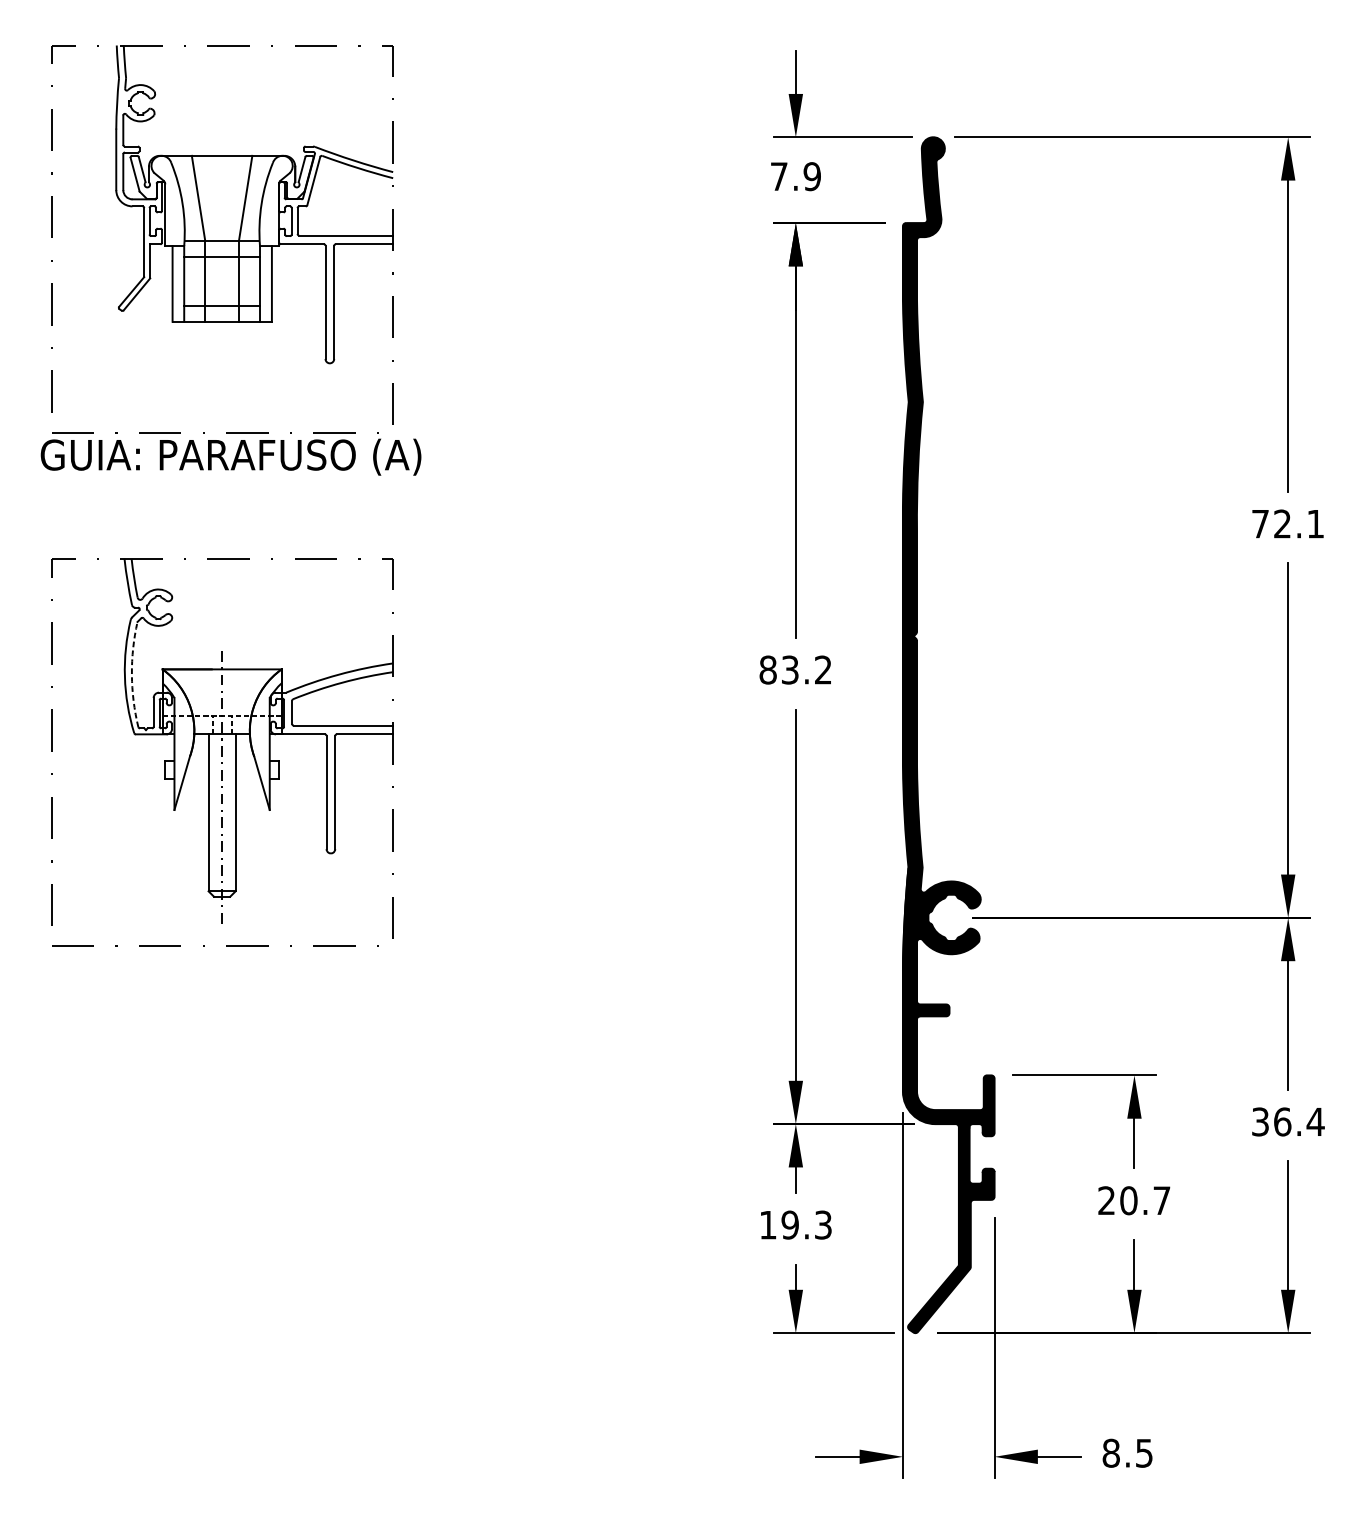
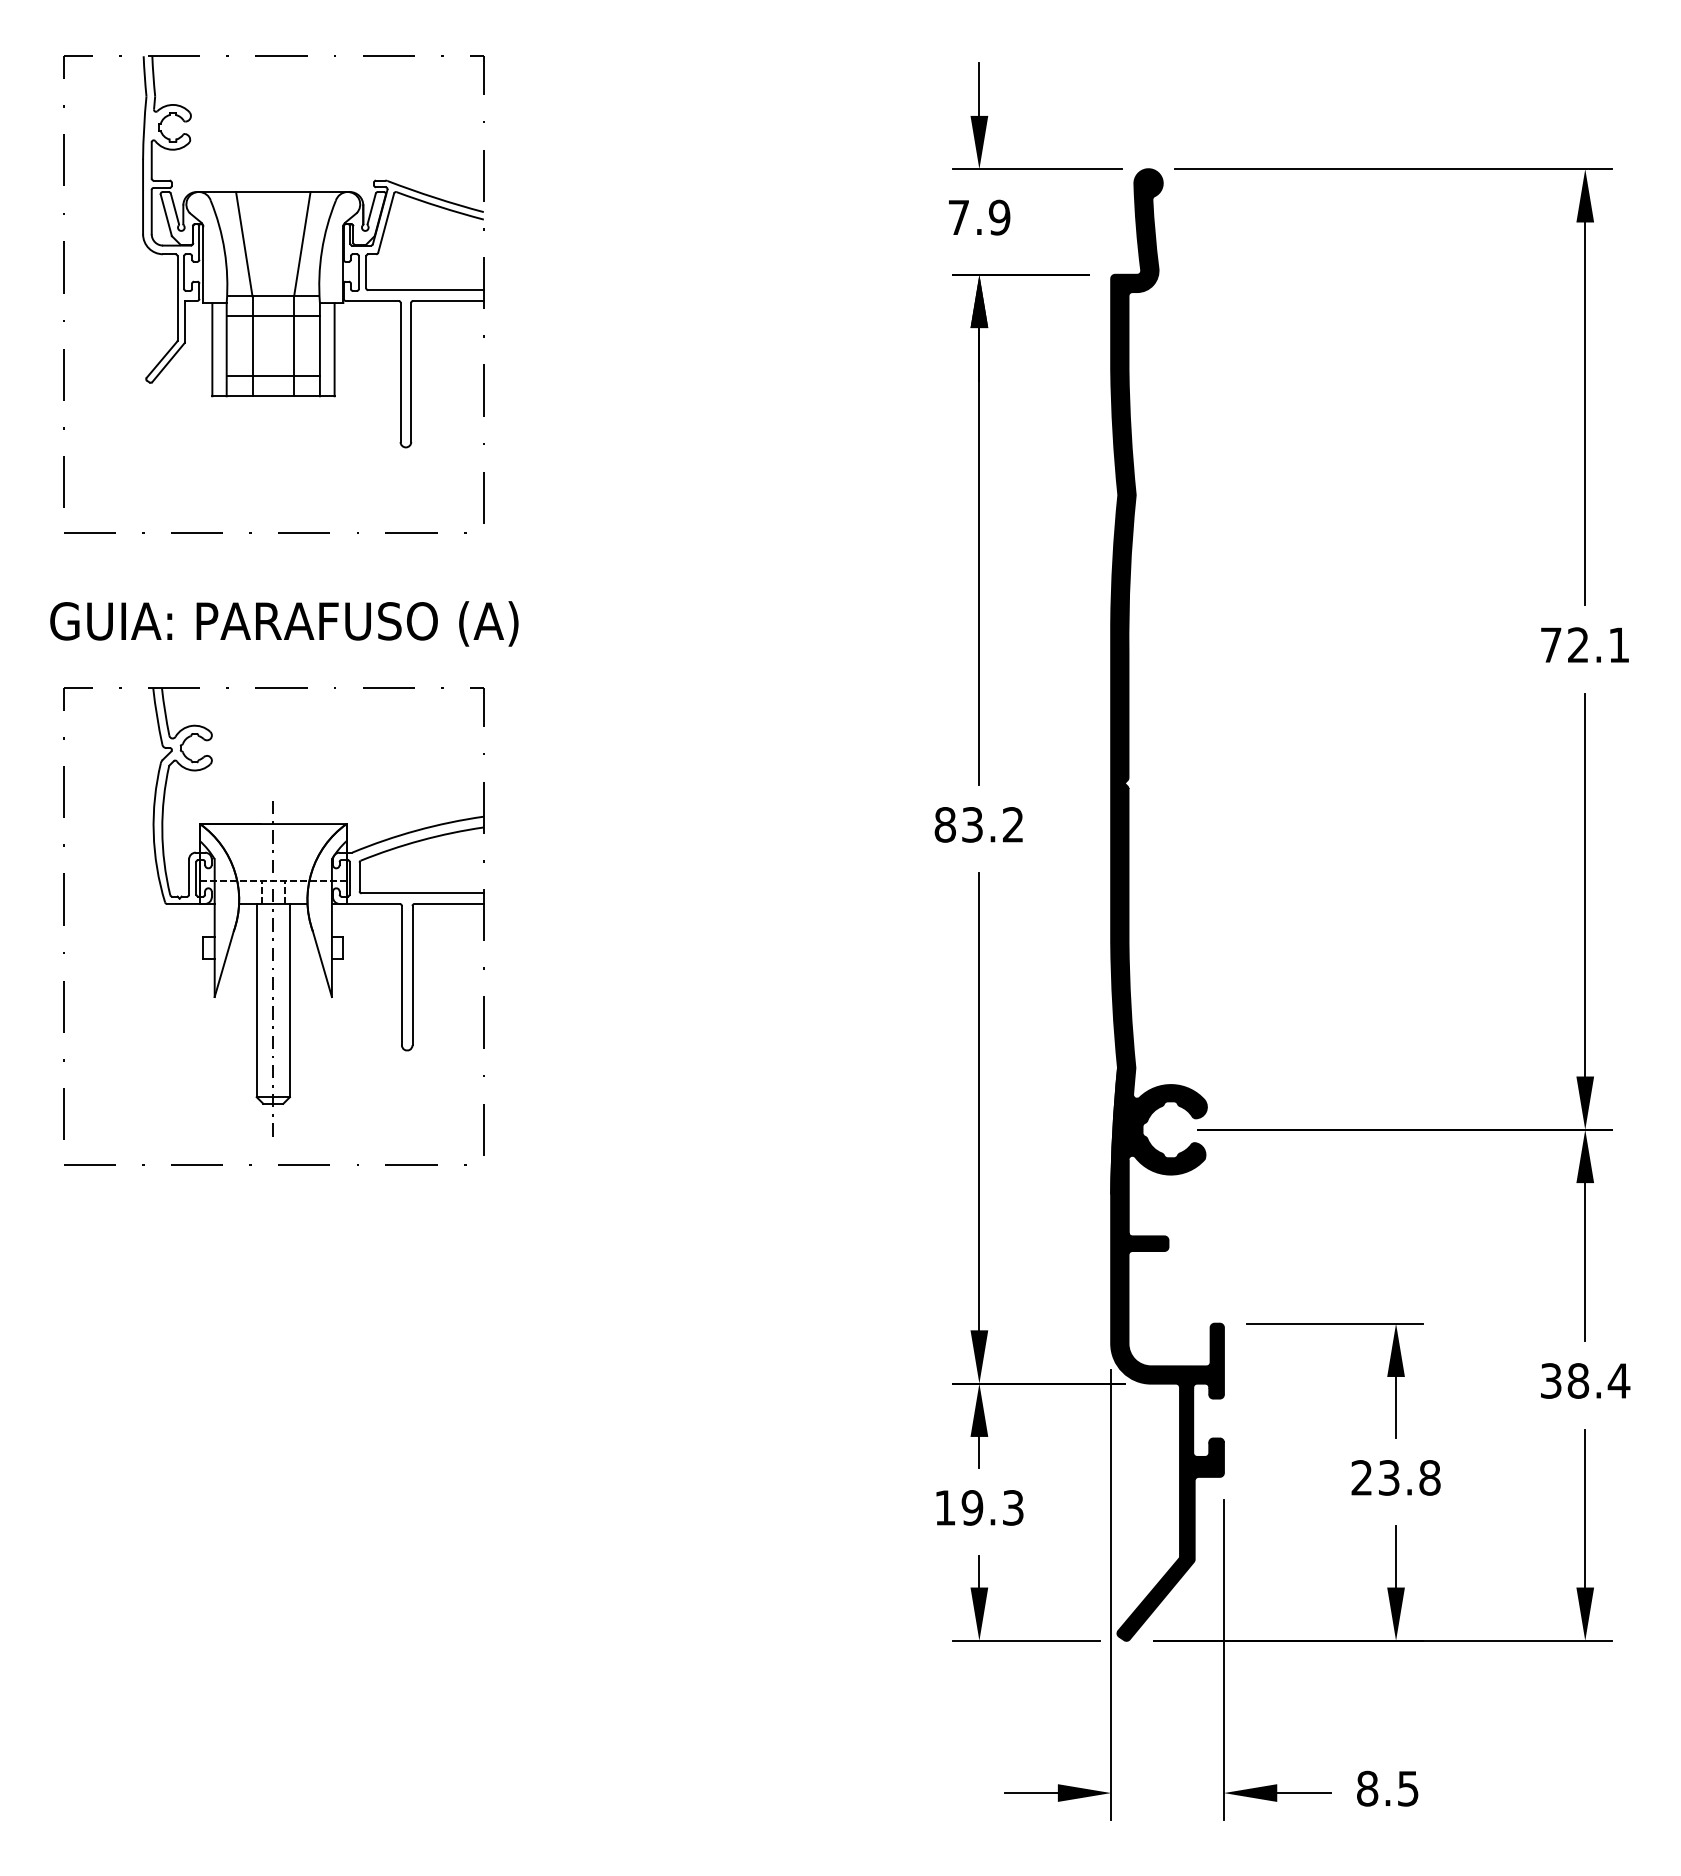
text: (231, 456) -> (284, 623), moved
arc: (132, 674) -> (162, 830), dashed -> solid
text: (1282, 1121) -> (1578, 1380), 36.4 -> 38.4
text: (1145, 1200) -> (1409, 1477), 20.7 -> 23.8

